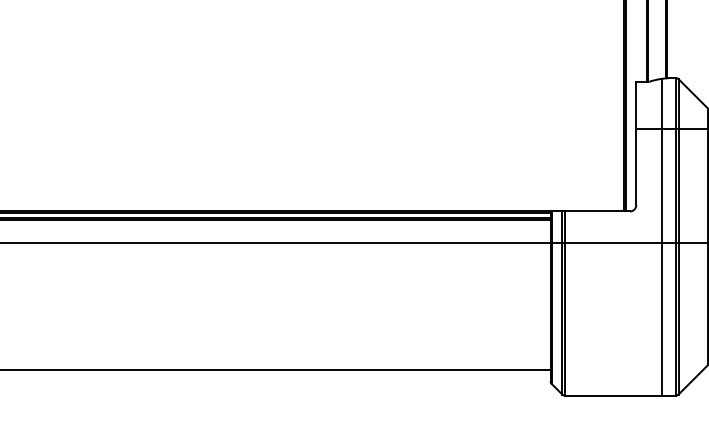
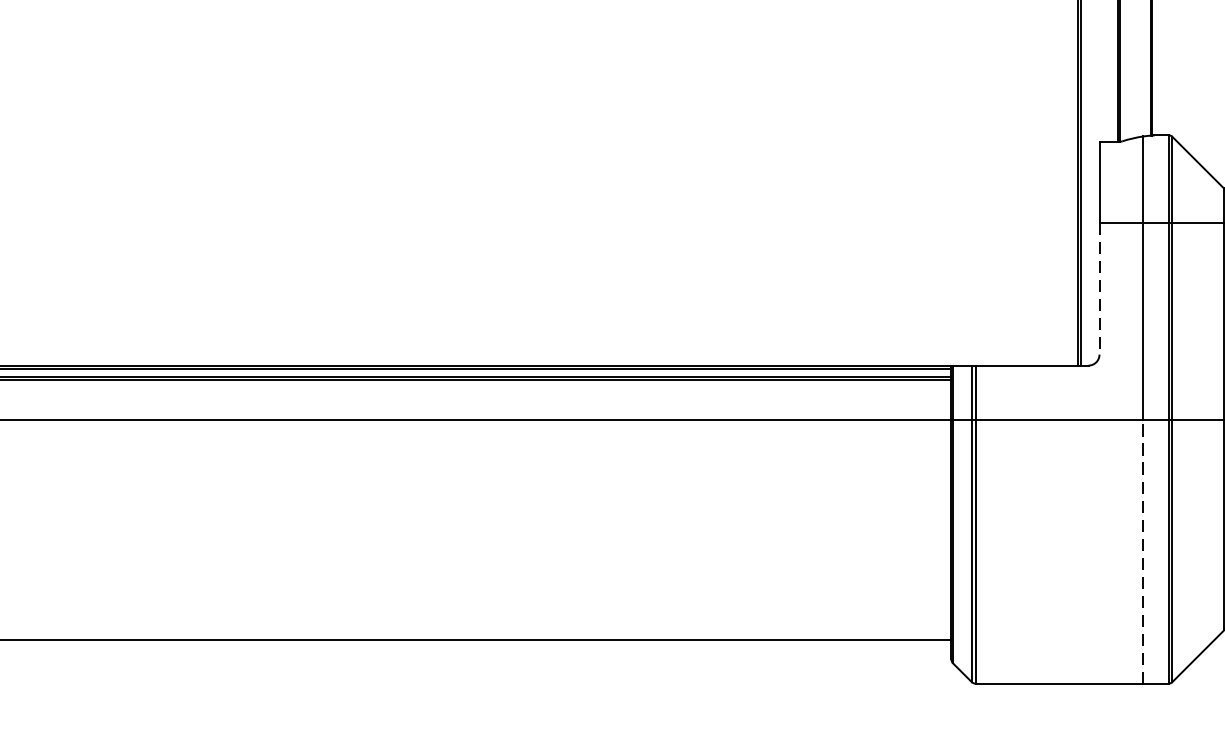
line: (636, 167) -> (1099, 289), solid -> dashed
line: (661, 318) -> (1143, 550), solid -> dashed

